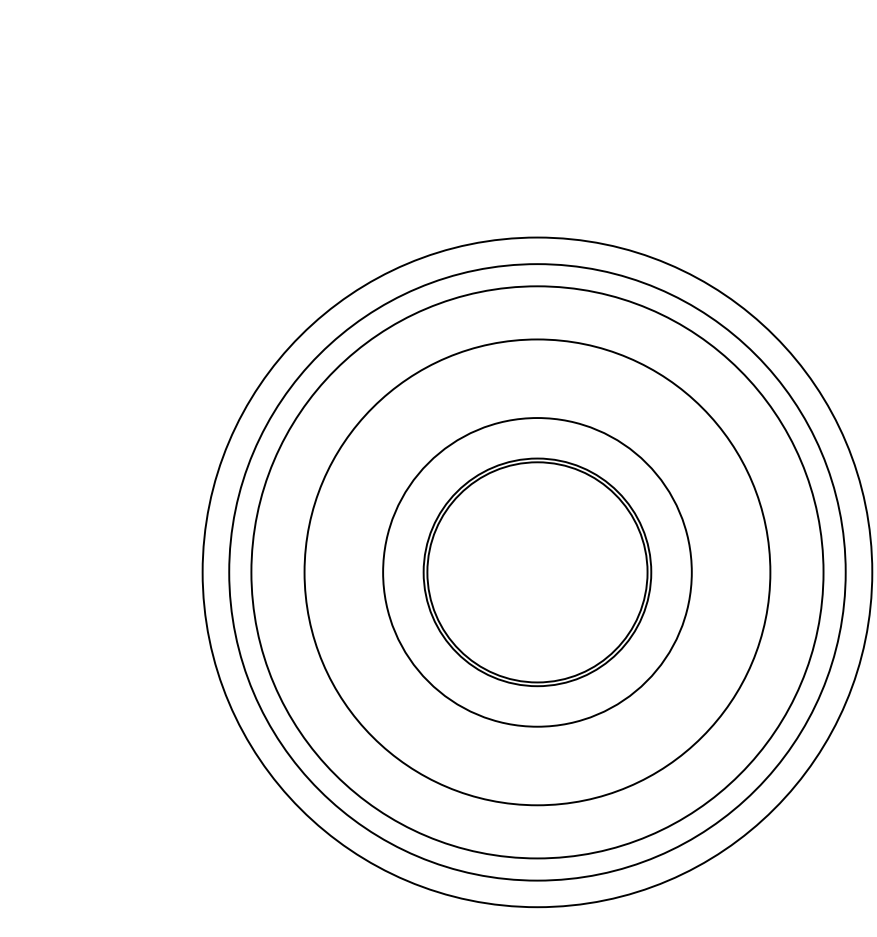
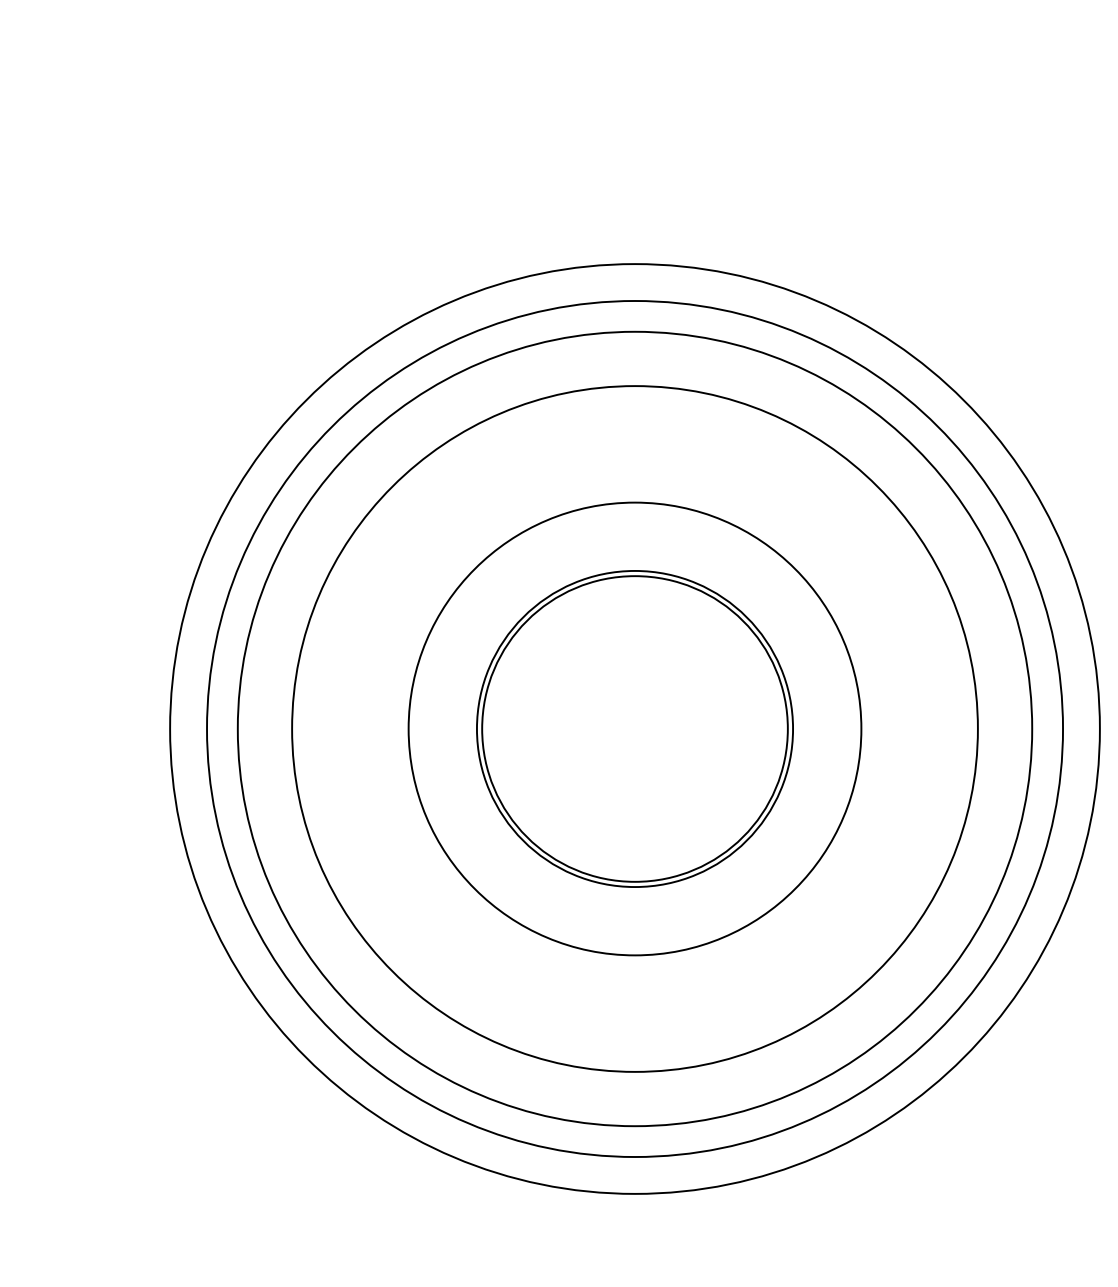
circle: (537, 572) -> (635, 729), size x0.7
circle: (537, 572) -> (635, 729), size x1.6

